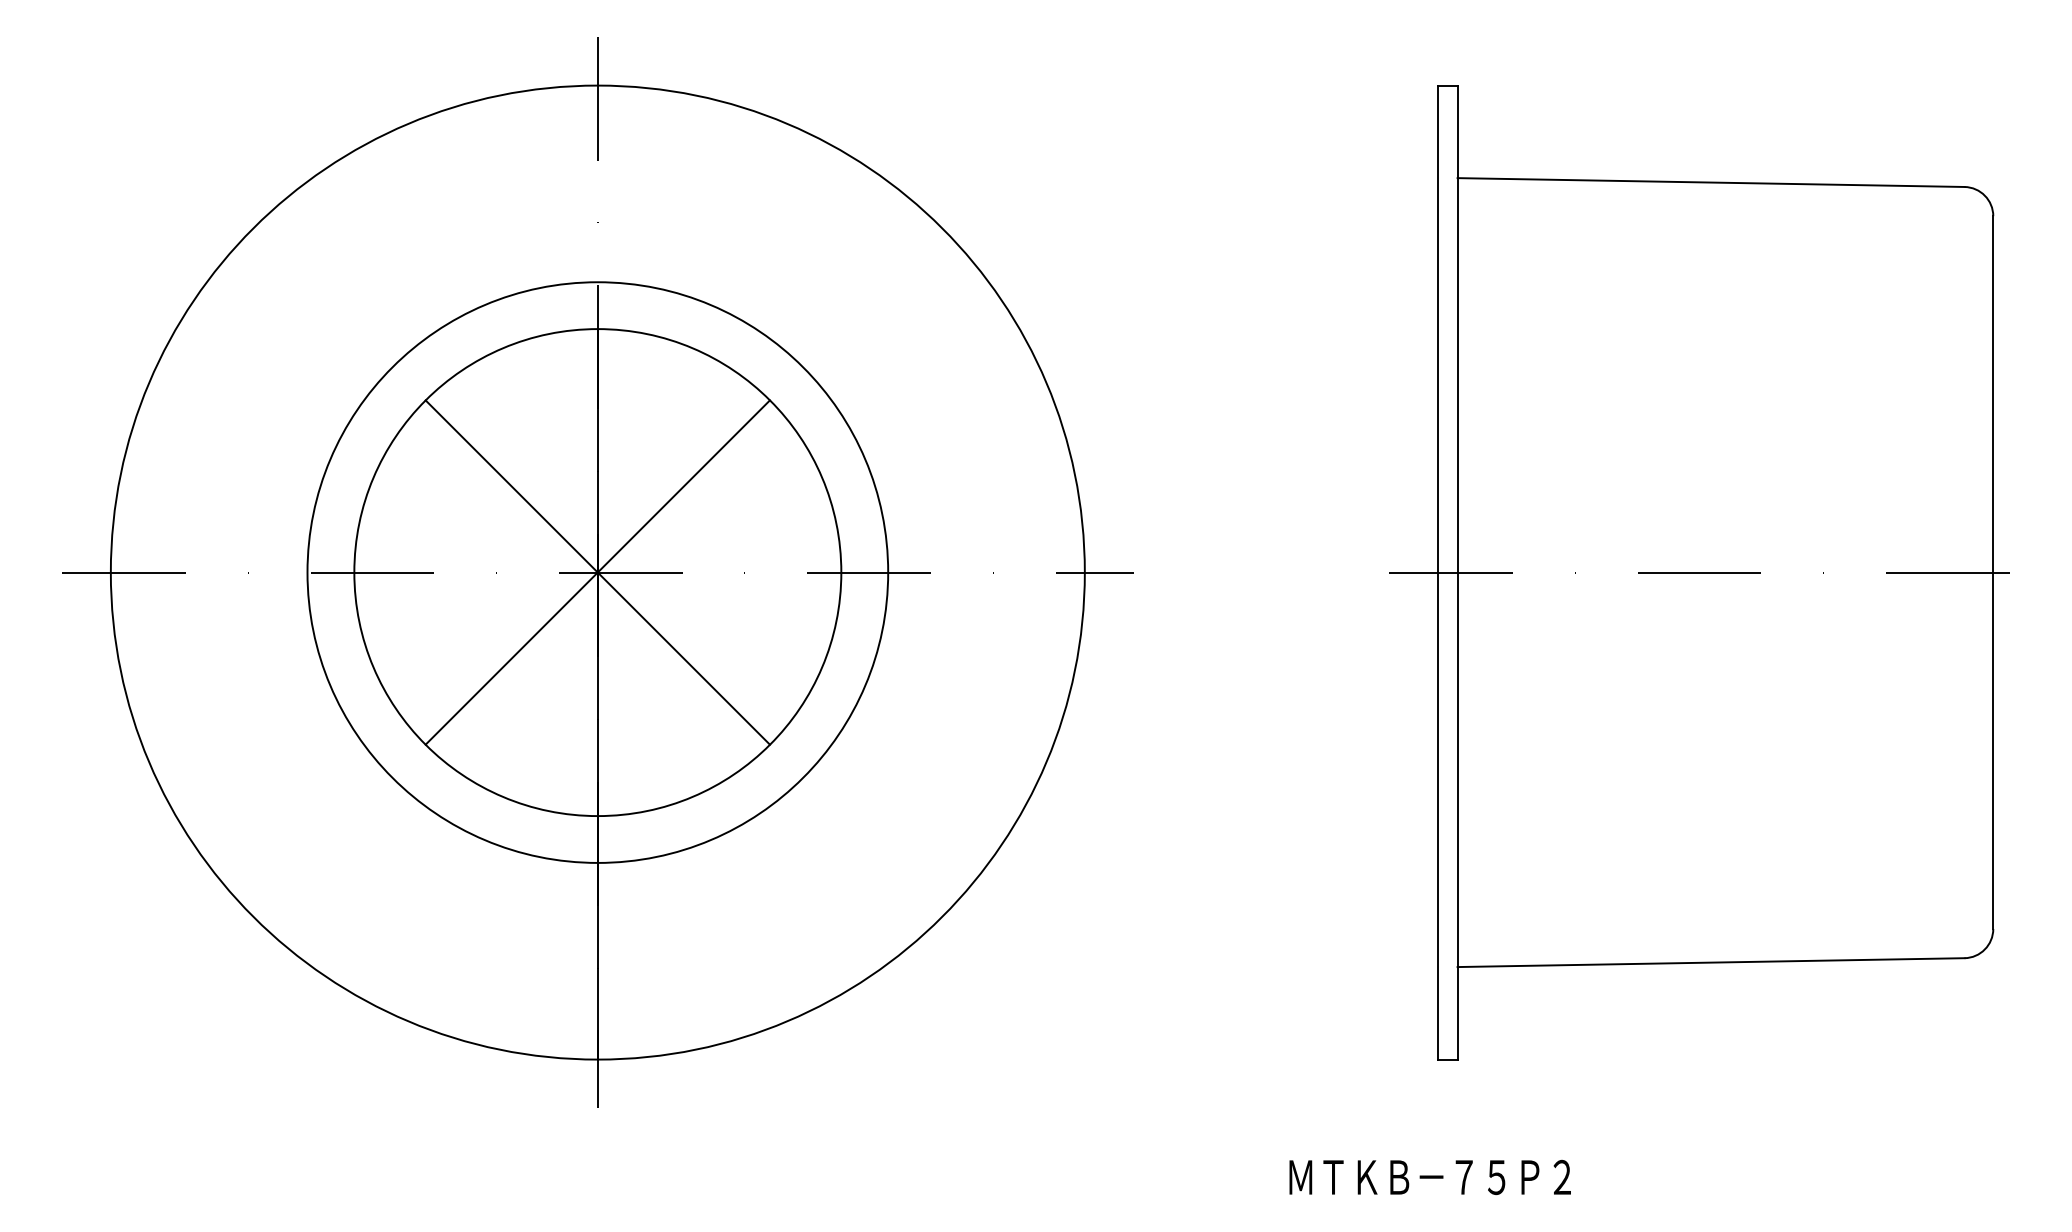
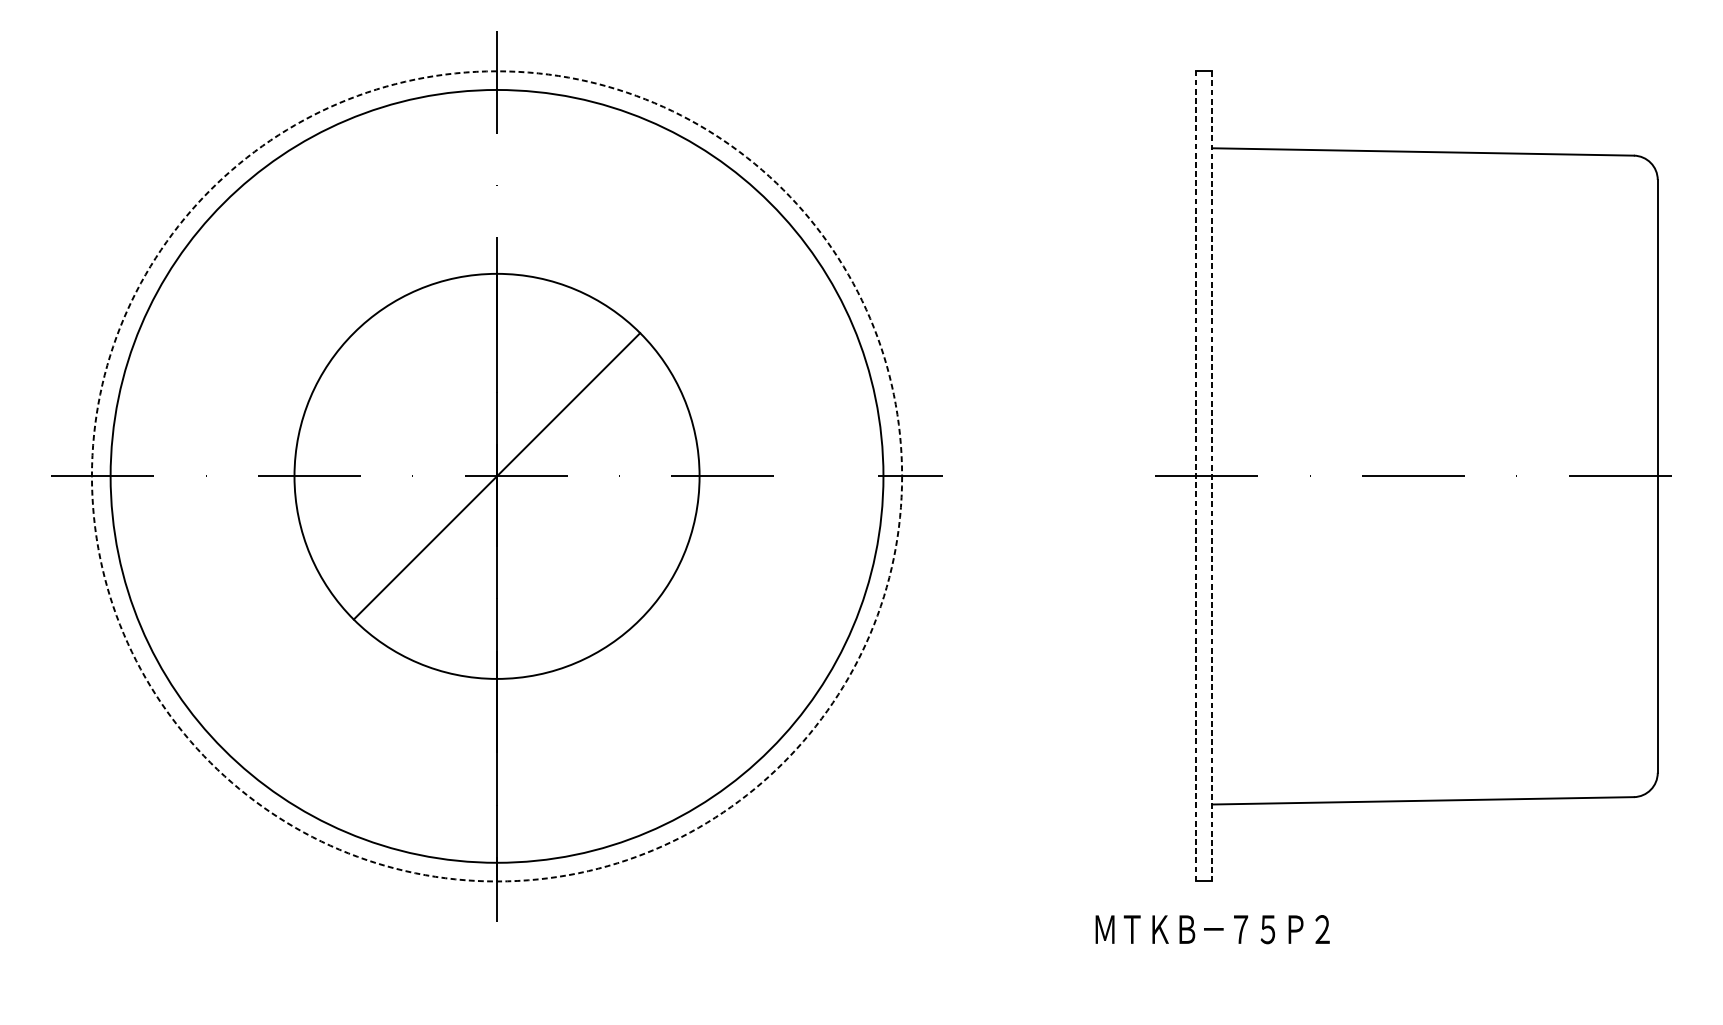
circle: (597, 572) -> (496, 476), size x1.6
circle: (597, 572) -> (496, 476), solid -> dashed
line: (597, 572) -> (496, 476), removed
line: (1438, 572) -> (1196, 476), solid -> dashed
line: (1457, 572) -> (1212, 476), solid -> dashed
text: (1429, 1177) -> (1212, 929), moved

